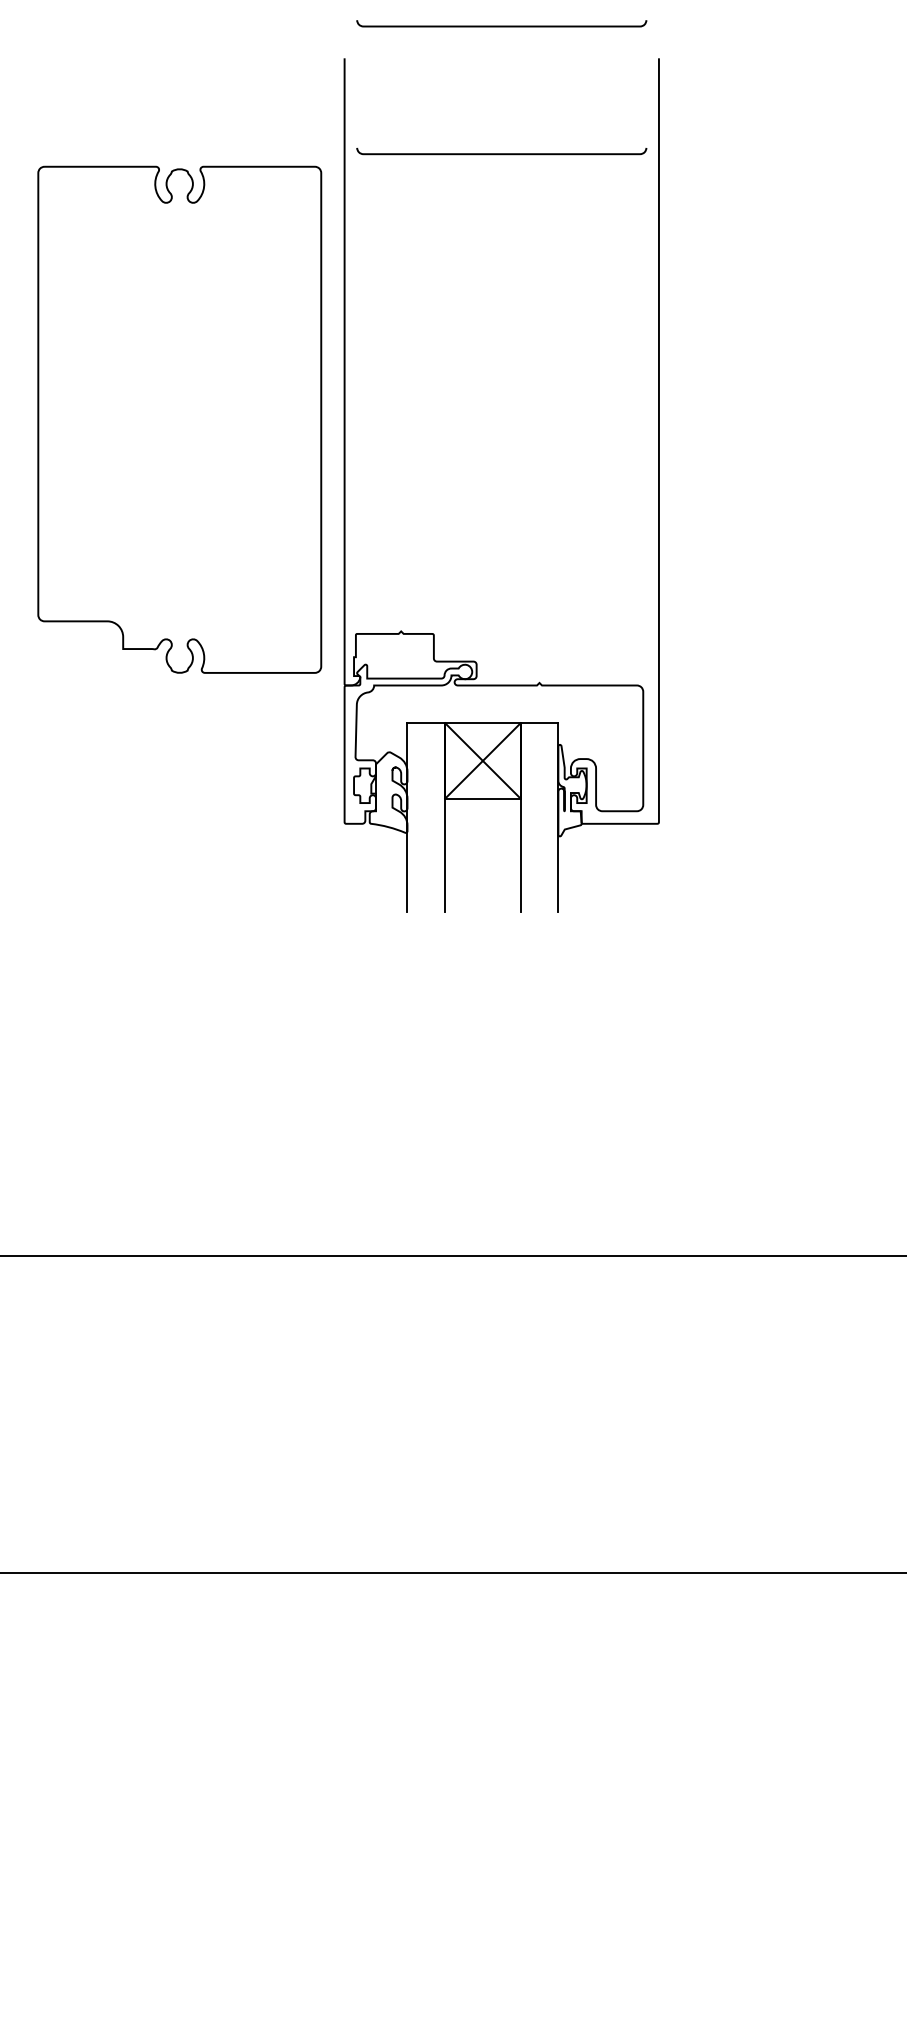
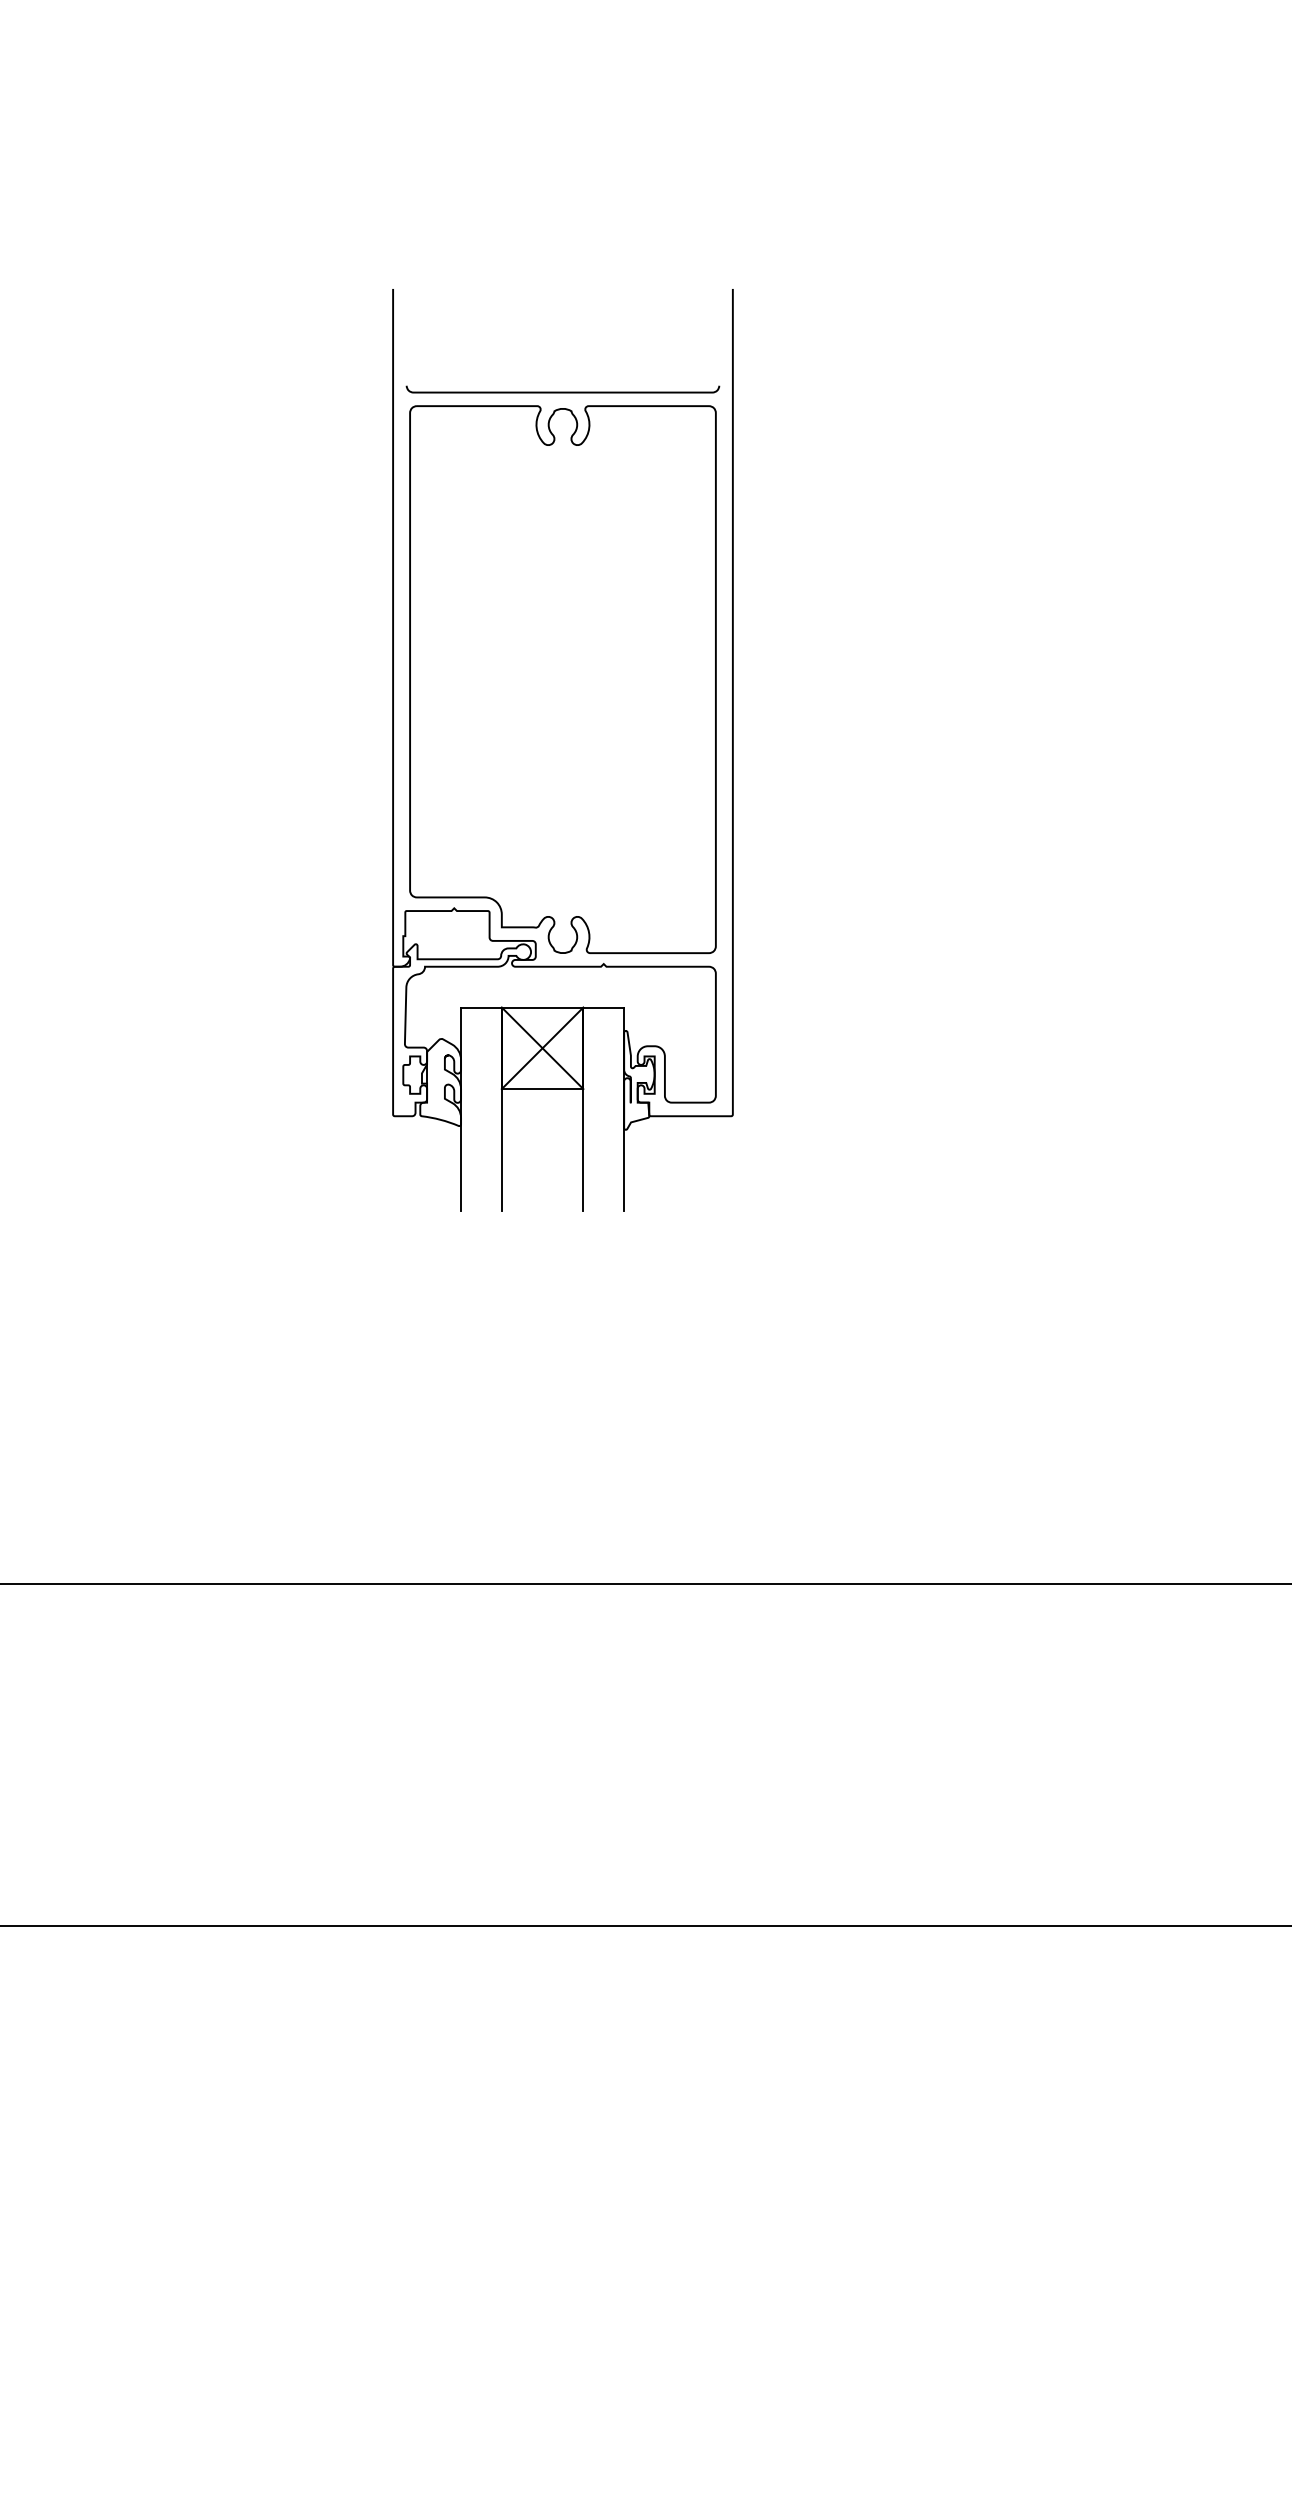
curve: (501, 25) -> (562, 253), removed
part: (179, 419) -> (562, 679), moved

